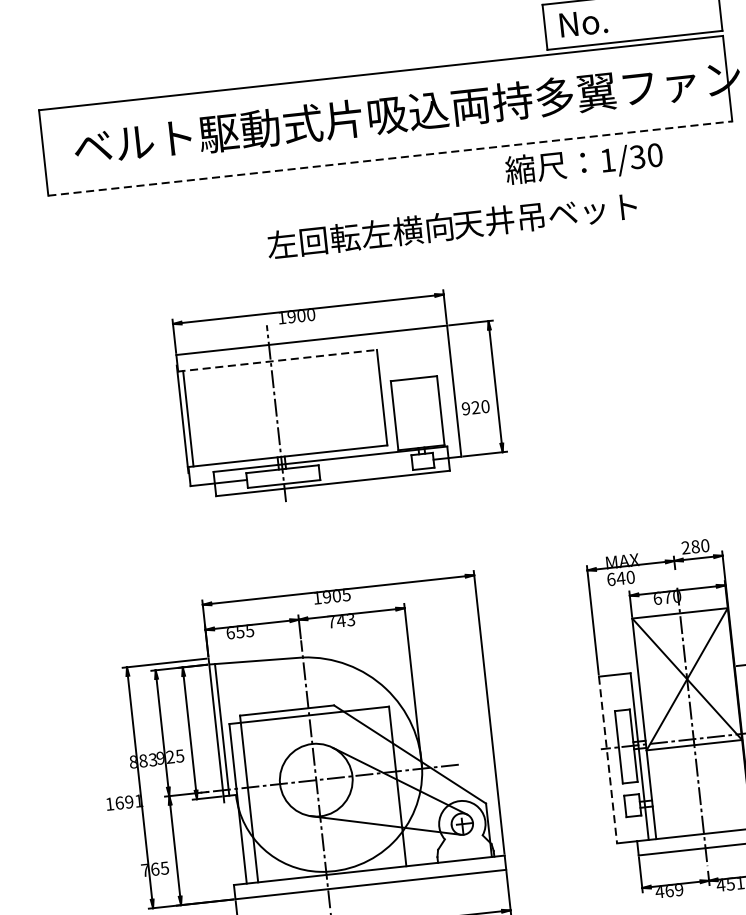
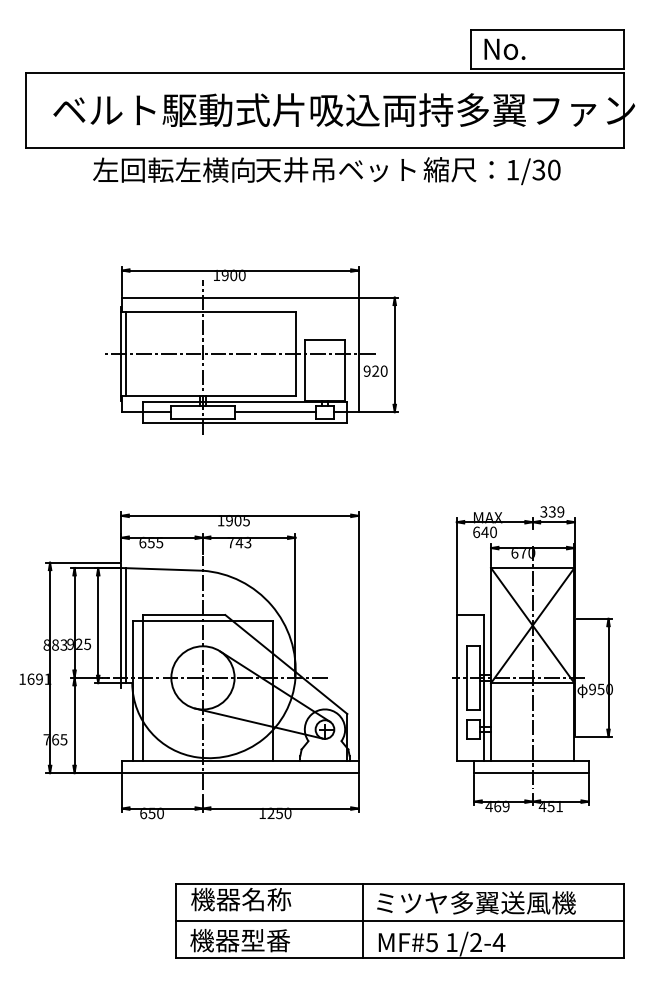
line: (390, 158) -> (325, 148), dashed -> solid
text: (452, 225) -> (254, 169), moved
line: (278, 361) -> (209, 312), dashed -> solid
line: (317, 404) -> (239, 353), added
line: (365, 467) -> (274, 412), added
text: (695, 546) -> (552, 511), 280 -> 339
line: (607, 759) -> (456, 687), dashed -> solid

